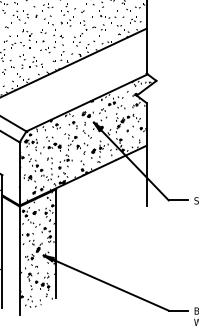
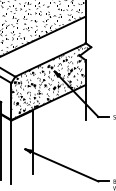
hatch: (37, 249) -> (21, 145), removed

